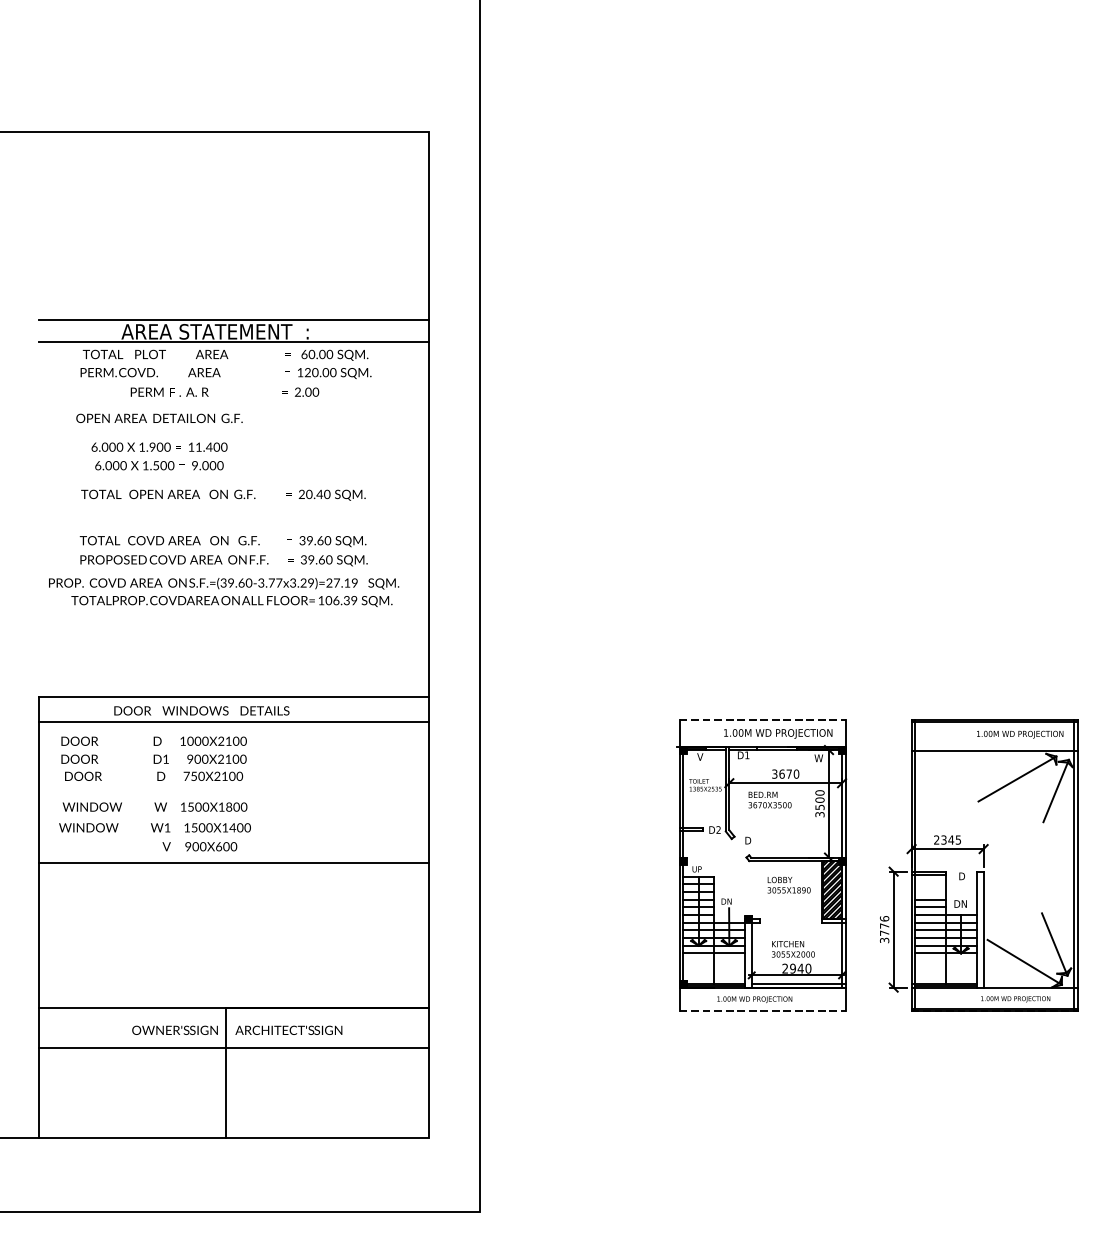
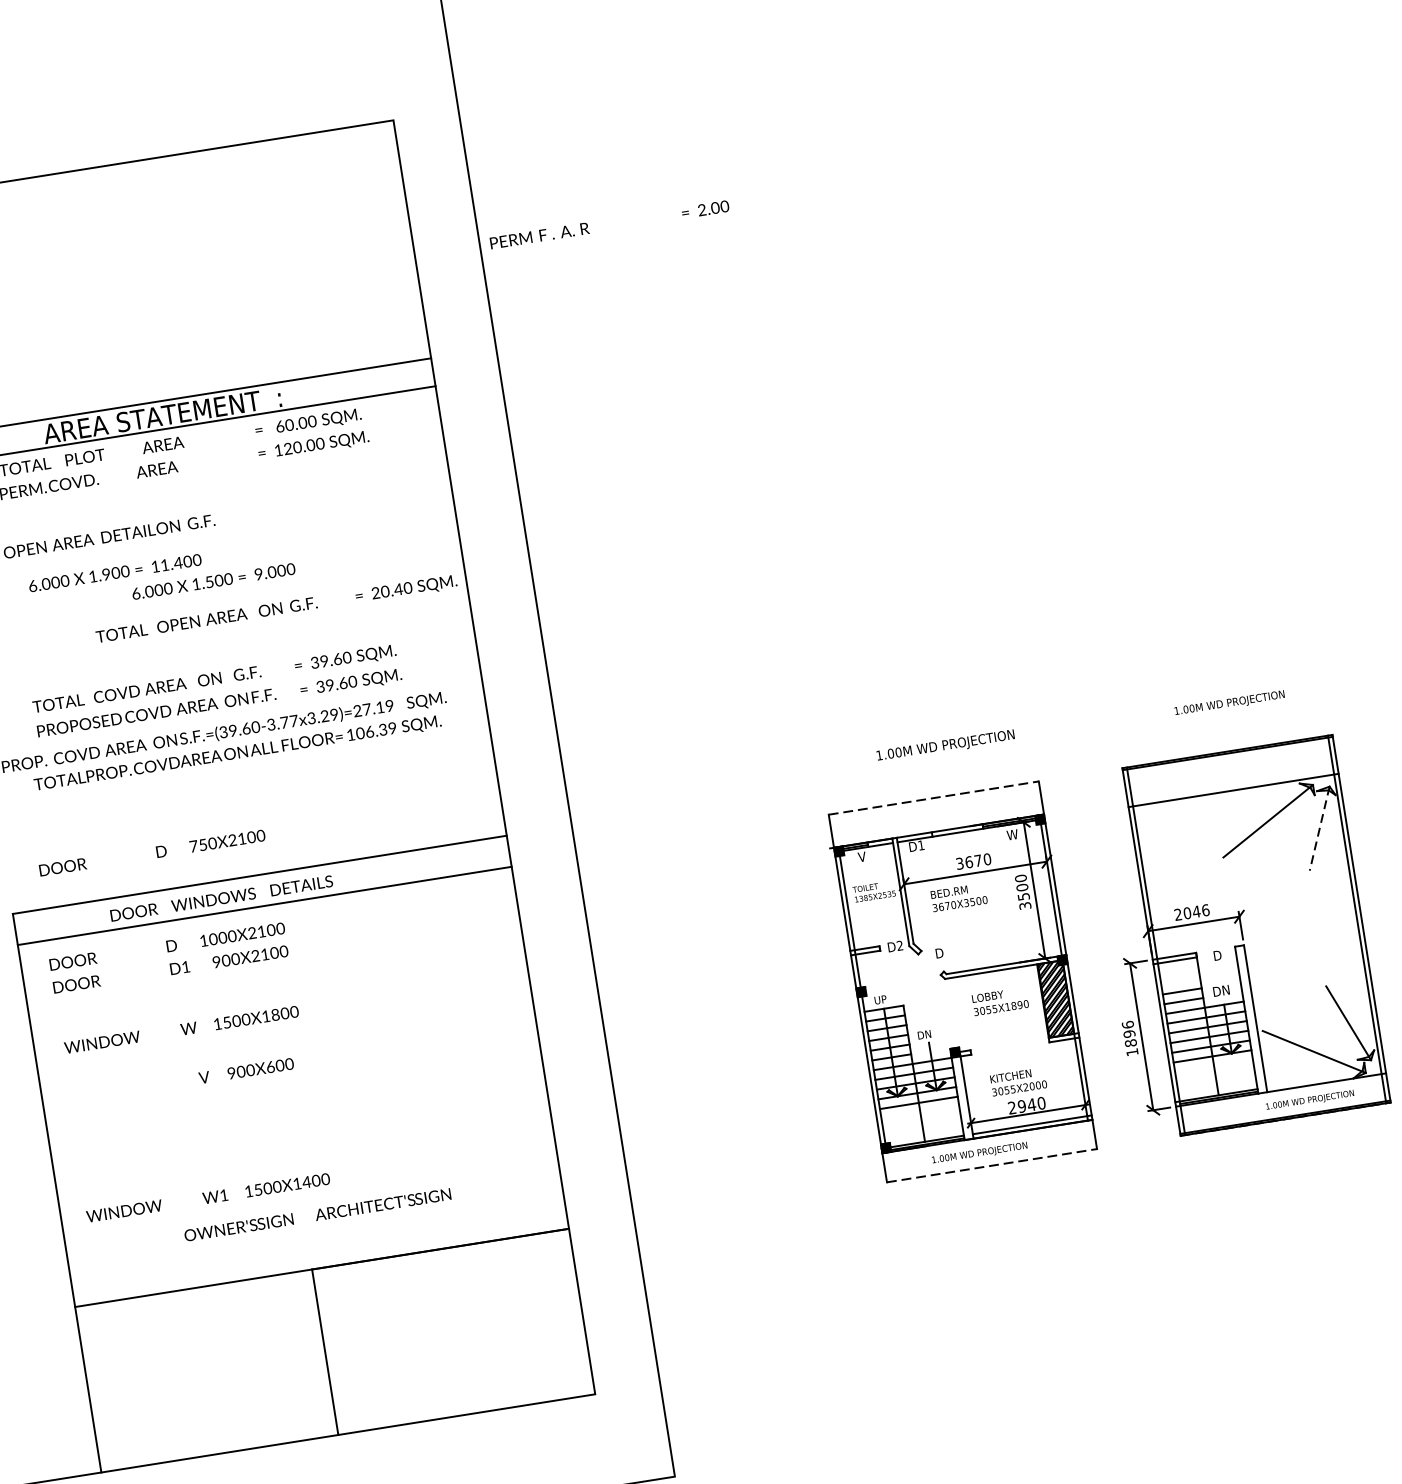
text: (224, 391) -> (608, 223), moved
text: (159, 465) -> (213, 581), moved
text: (223, 494) -> (276, 608), moved
text: (778, 733) -> (946, 745), moved
text: (1020, 734) -> (1230, 703), moved
text: (154, 775) -> (152, 851), moved
line: (1056, 791) -> (1320, 829), solid -> dashed
text: (154, 827) -> (207, 1197), moved
text: (951, 839) -> (1196, 911), 2345 -> 2046
line: (234, 862) -> (293, 1083), removed
text: (884, 933) -> (1130, 1043), 3776 -> 1896
text: (237, 1029) -> (317, 1213), moved
line: (234, 1048) -> (330, 1319), removed

